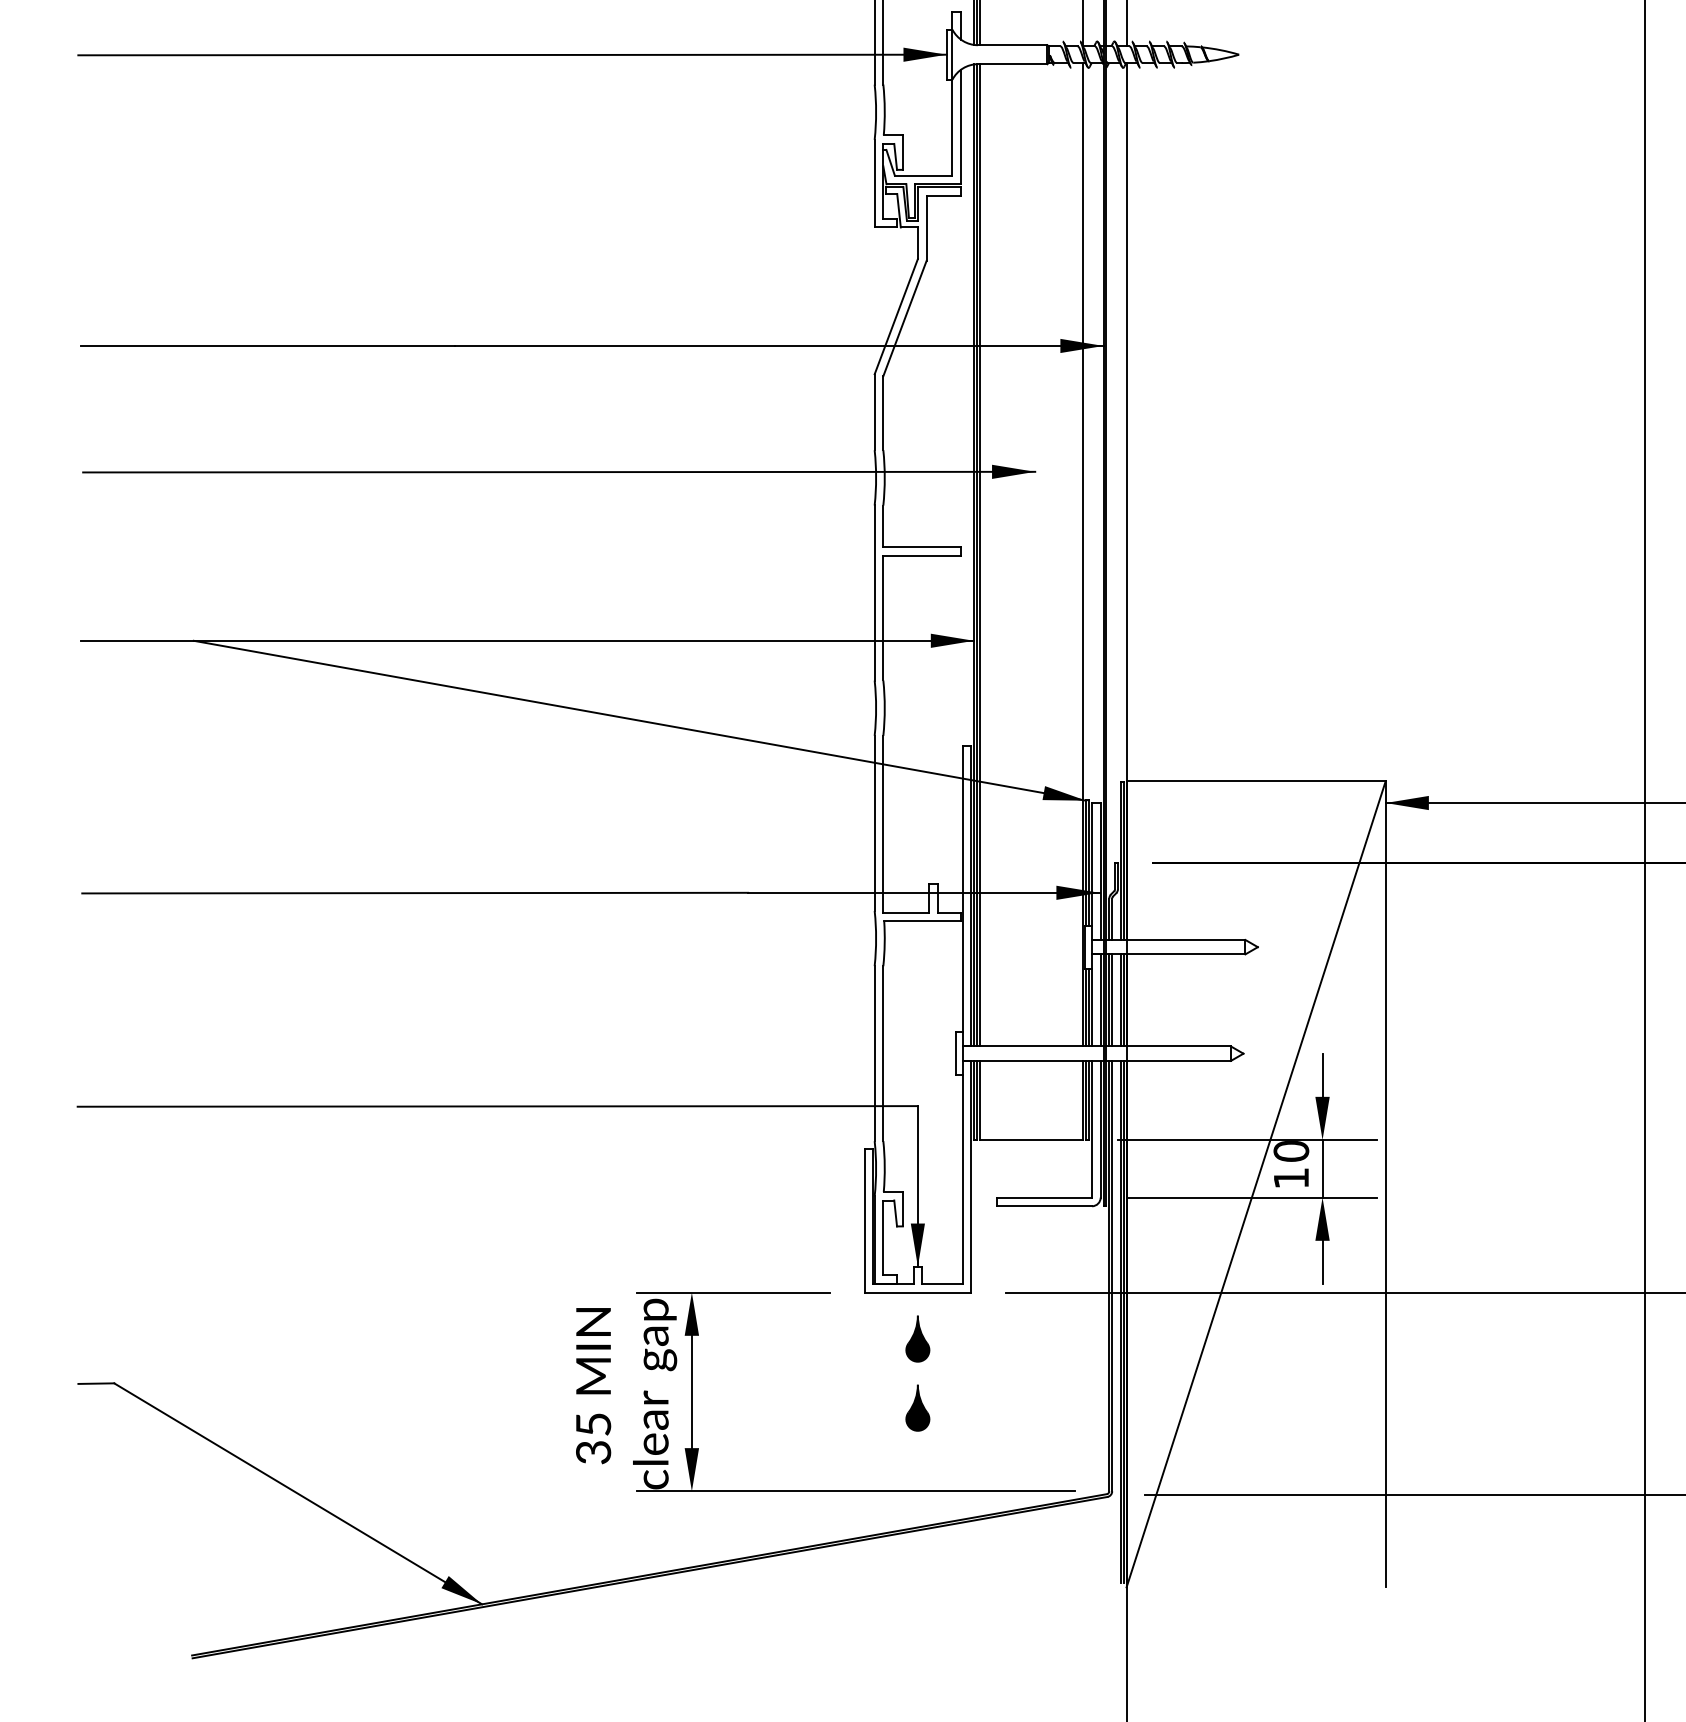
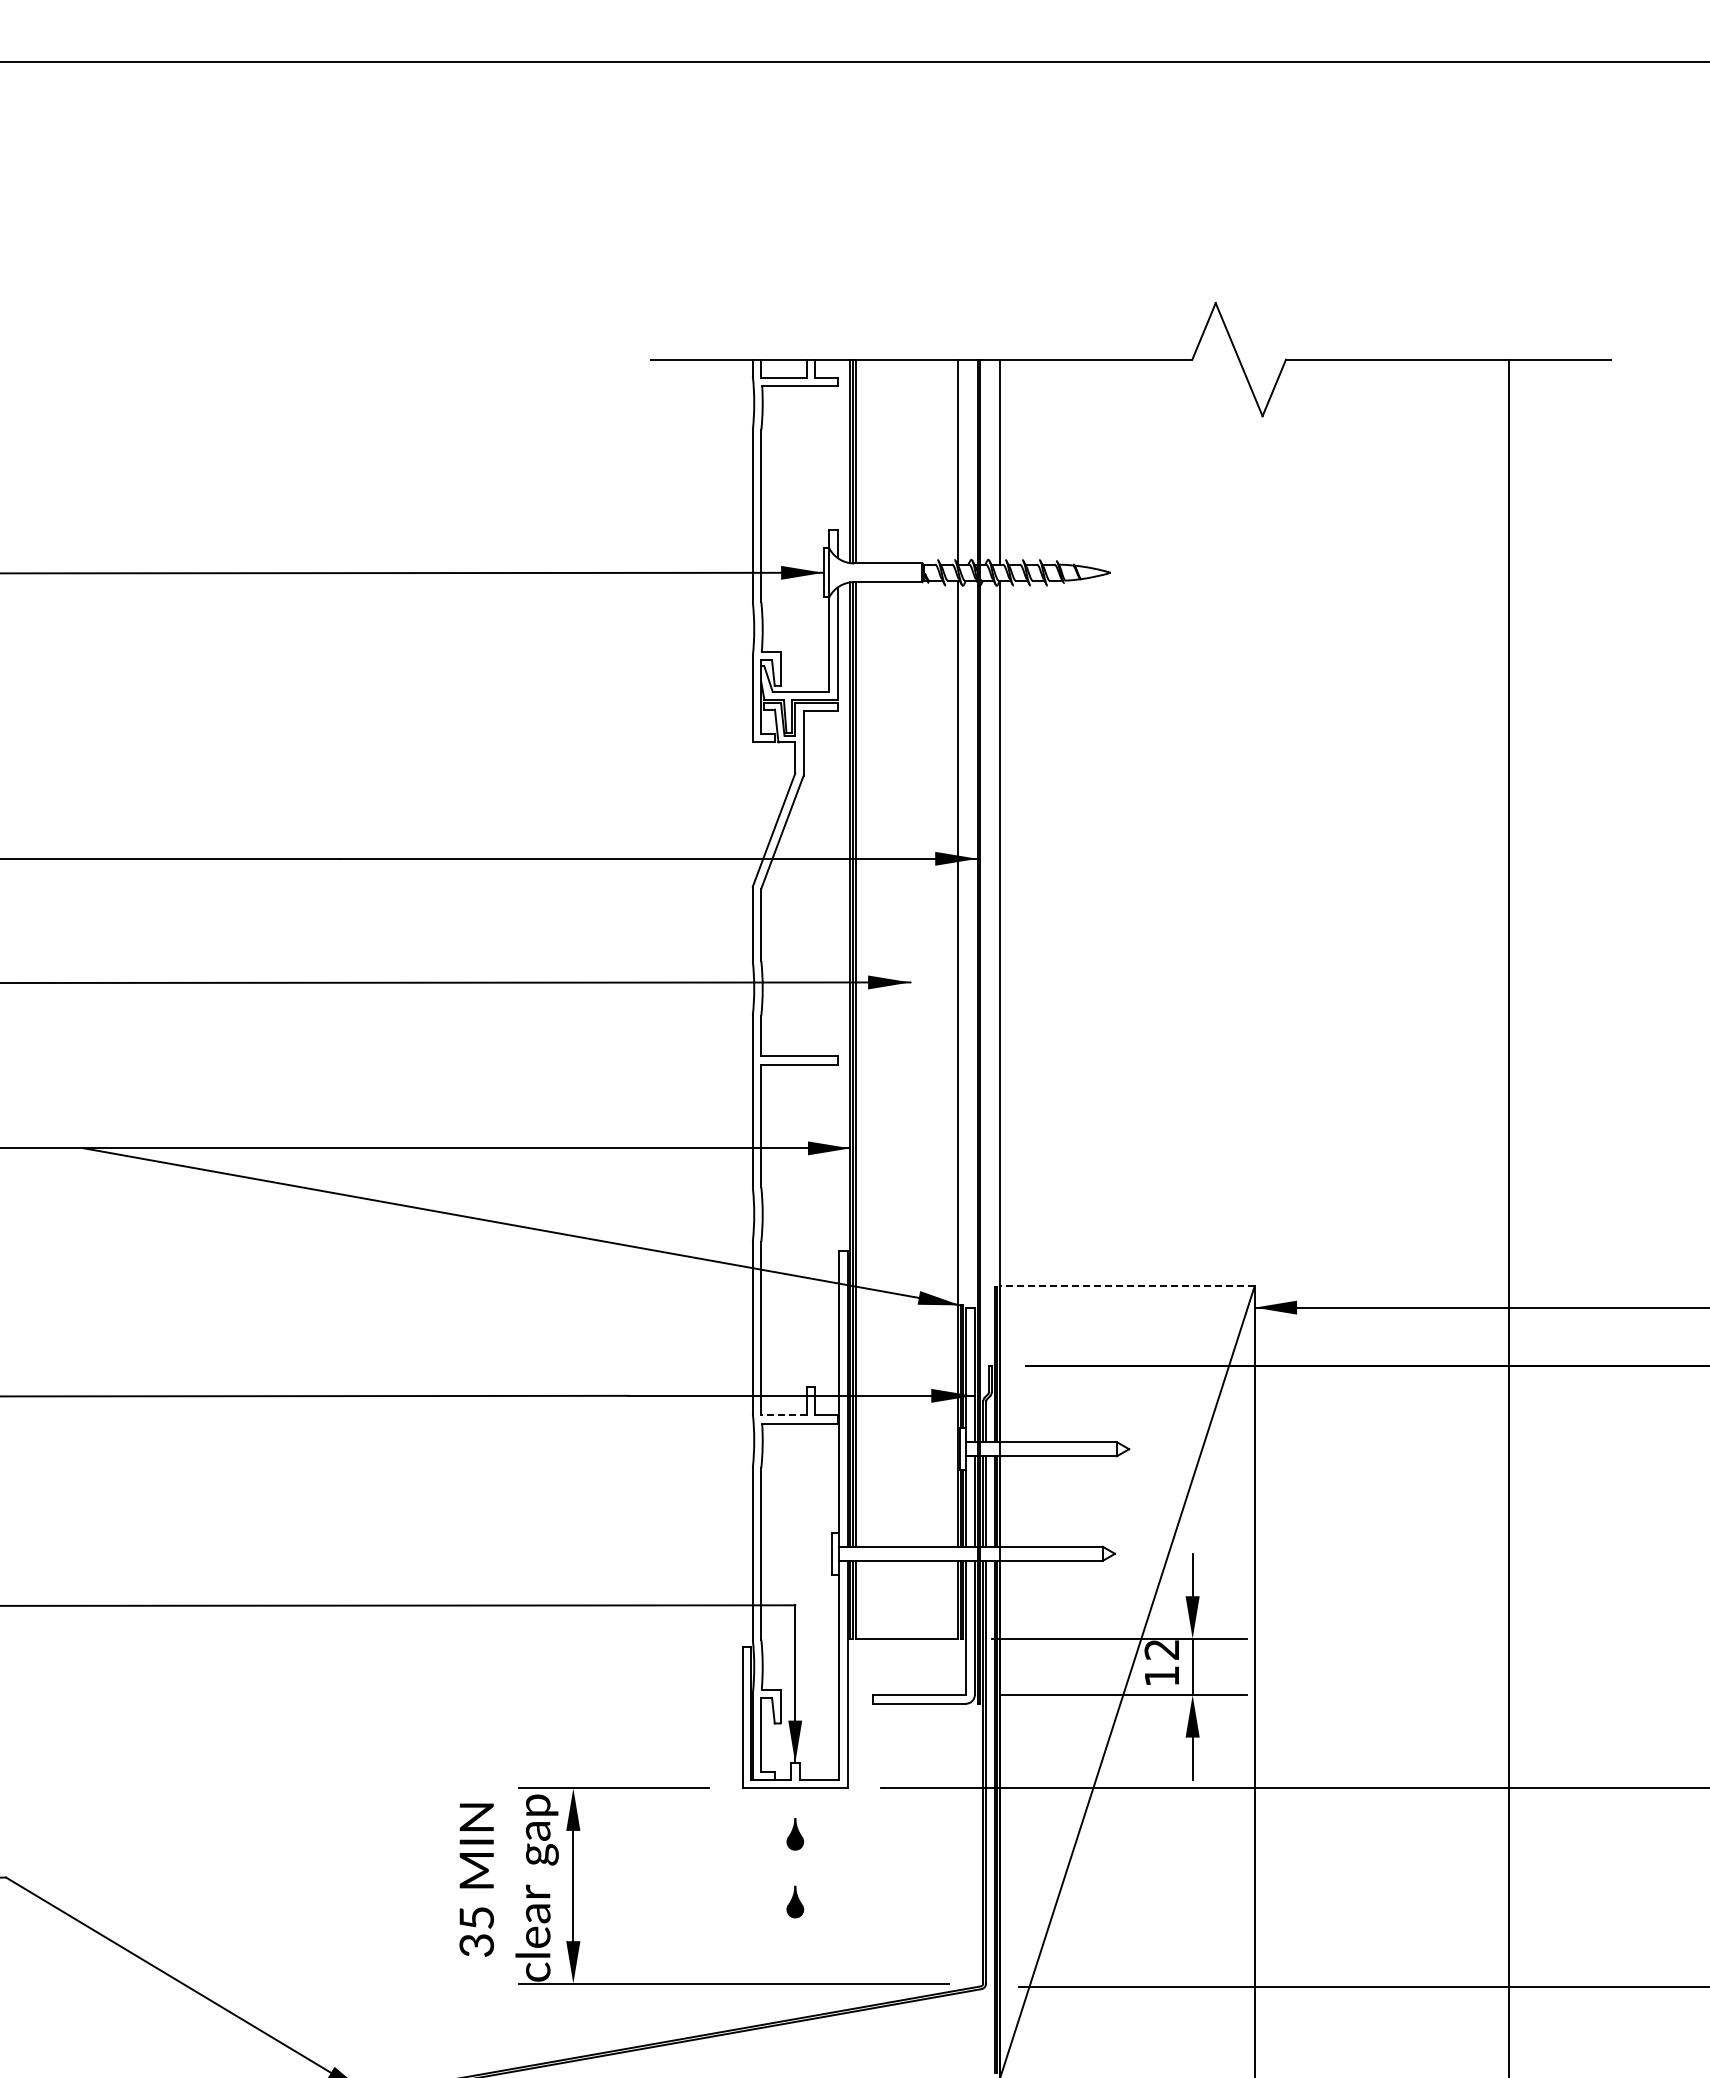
line: (1255, 781) -> (1126, 1286), solid -> dashed
line: (905, 912) -> (783, 1415), solid -> dashed
text: (1290, 1152) -> (1161, 1650), 10 -> 12
part: (918, 1339) -> (795, 1834), size x0.7
part: (918, 1407) -> (795, 1901), size x0.7

